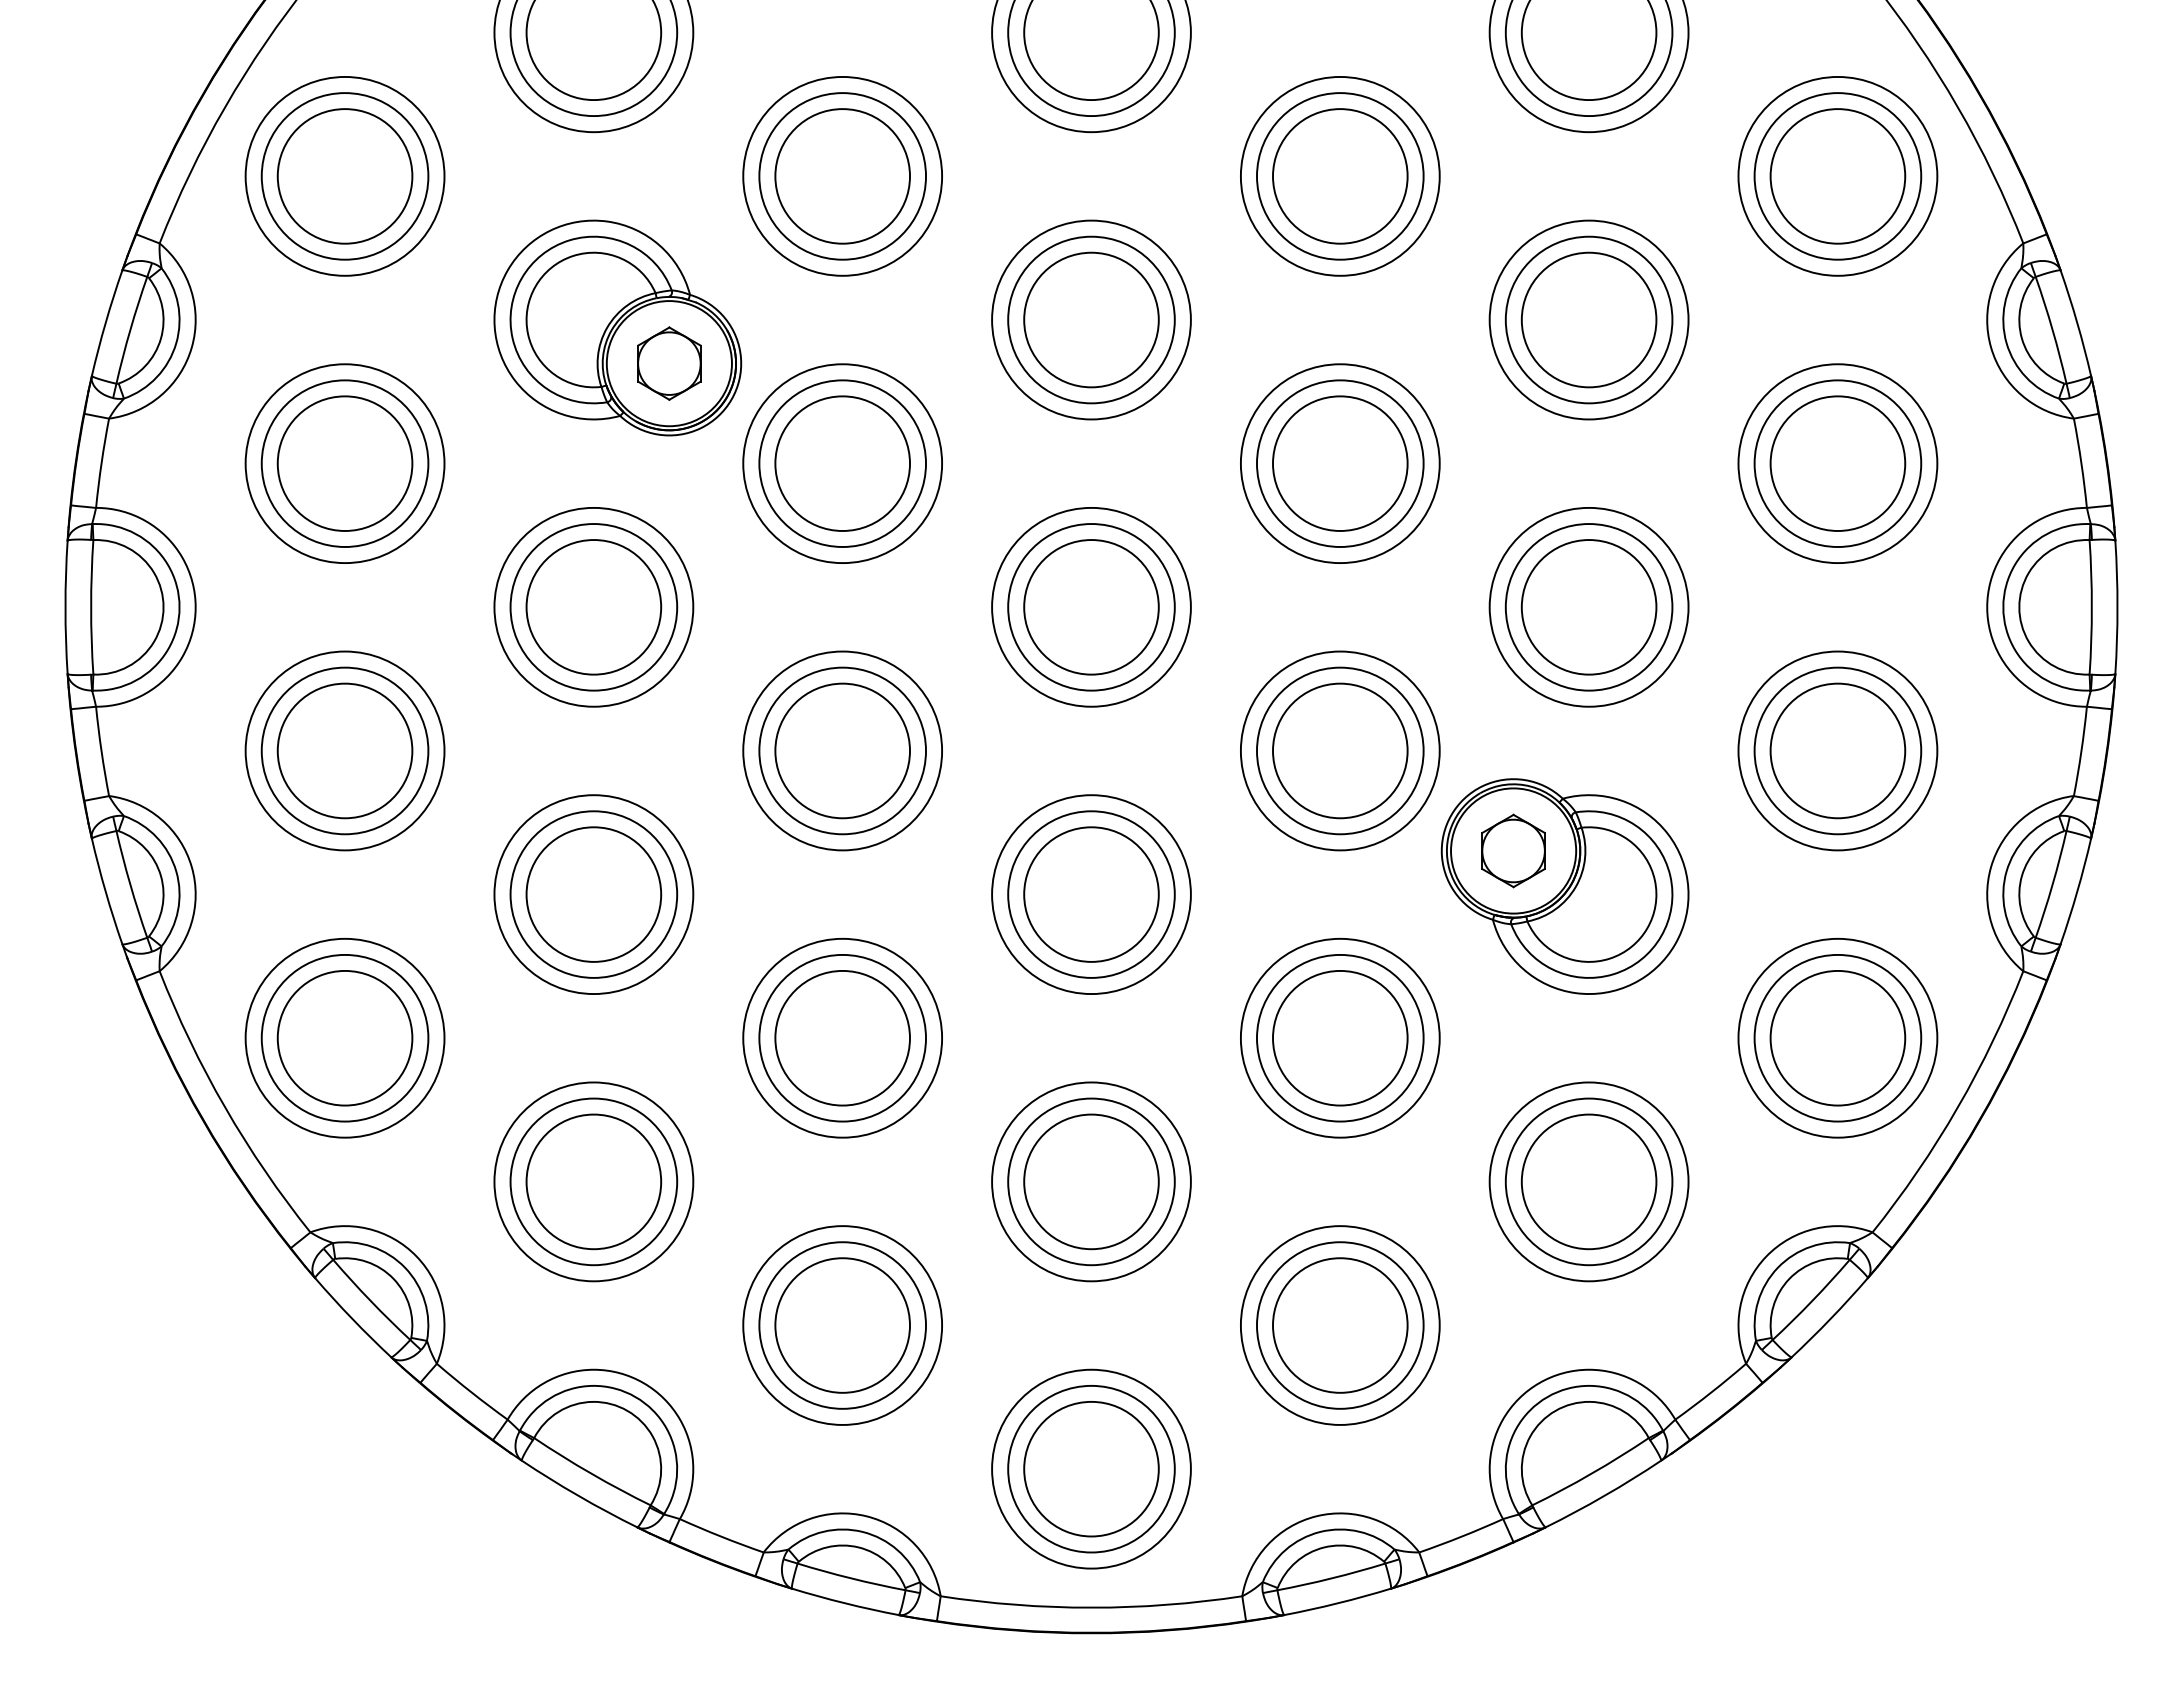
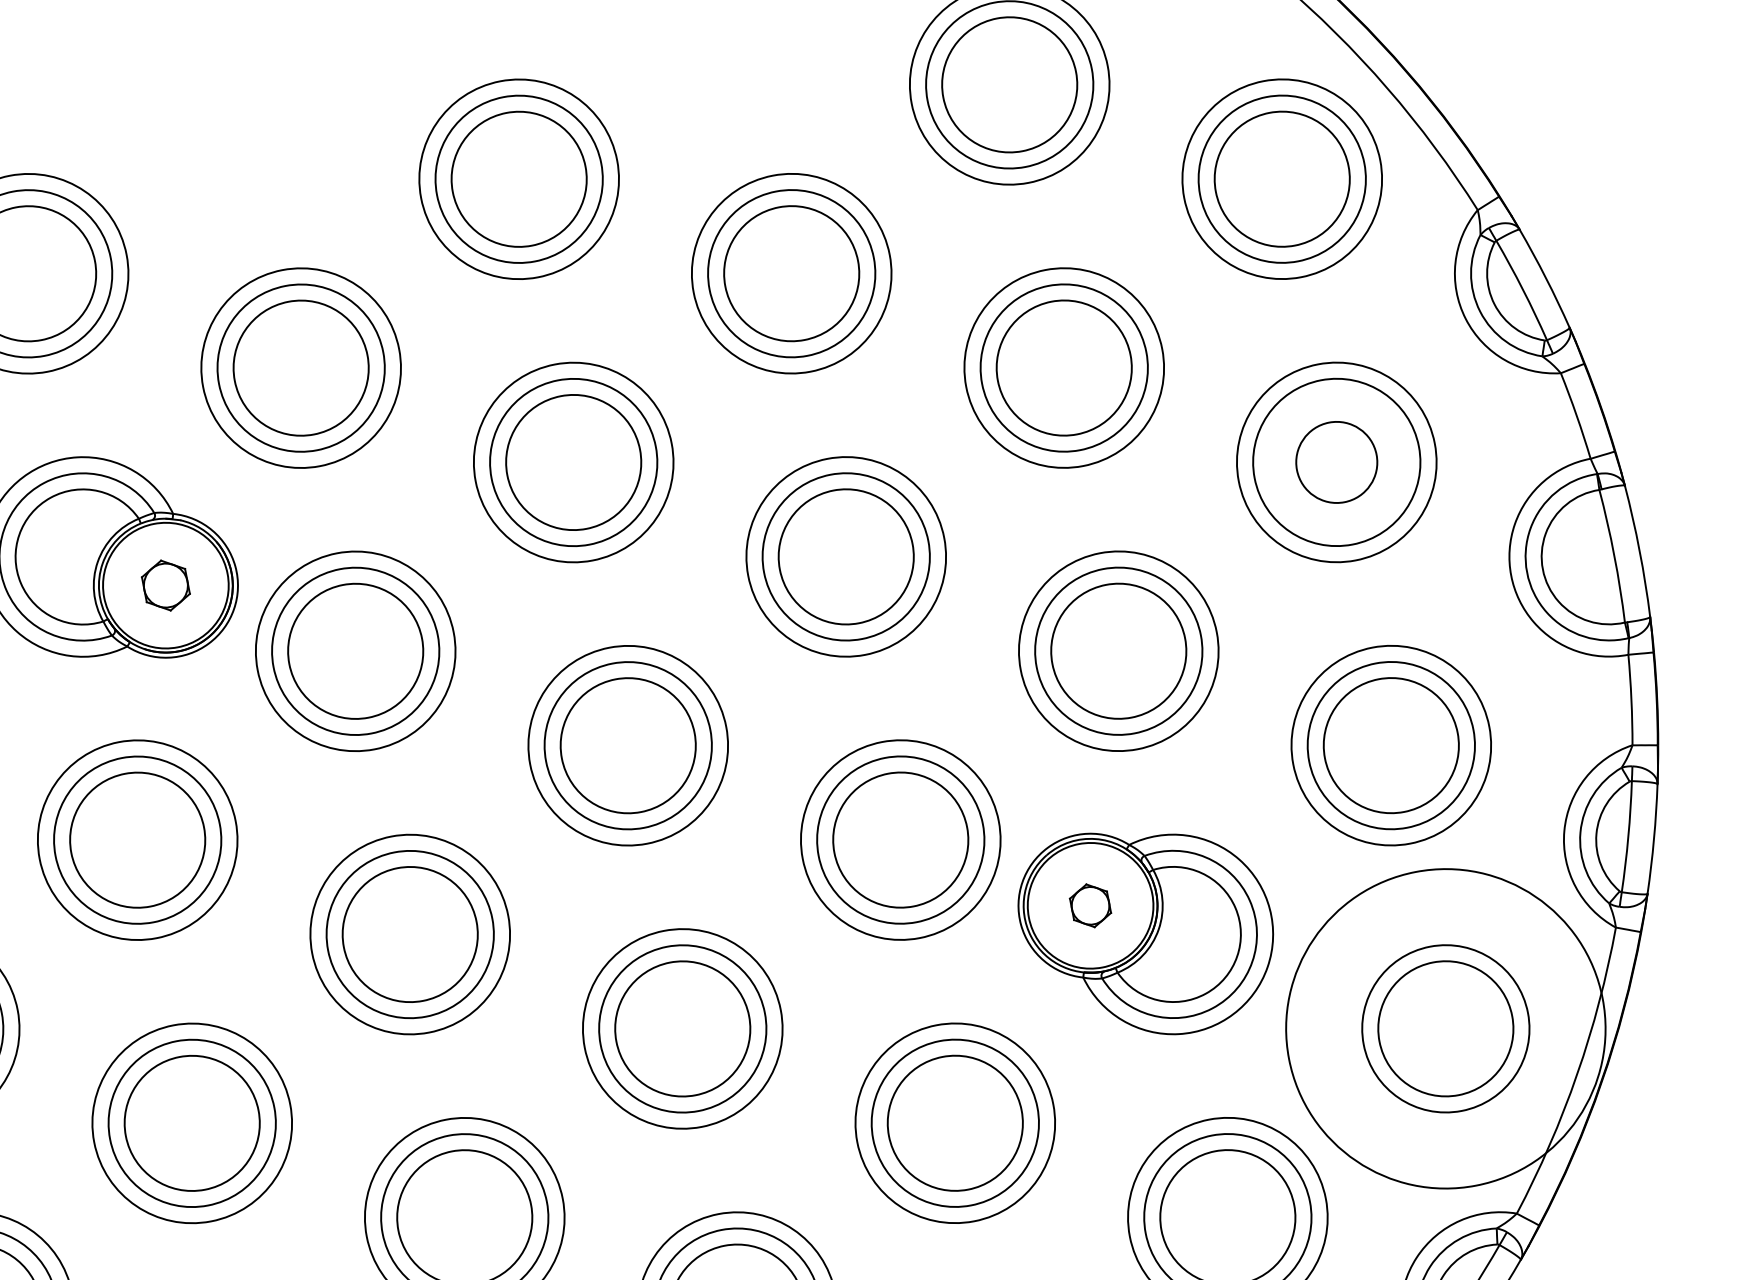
part: (669, 363) -> (165, 585), size x0.7
circle: (1837, 463) -> (1336, 462), size x0.6
part: (1513, 850) -> (1090, 905), size x0.6
circle: (1837, 1037) -> (1445, 1028), size x1.6

